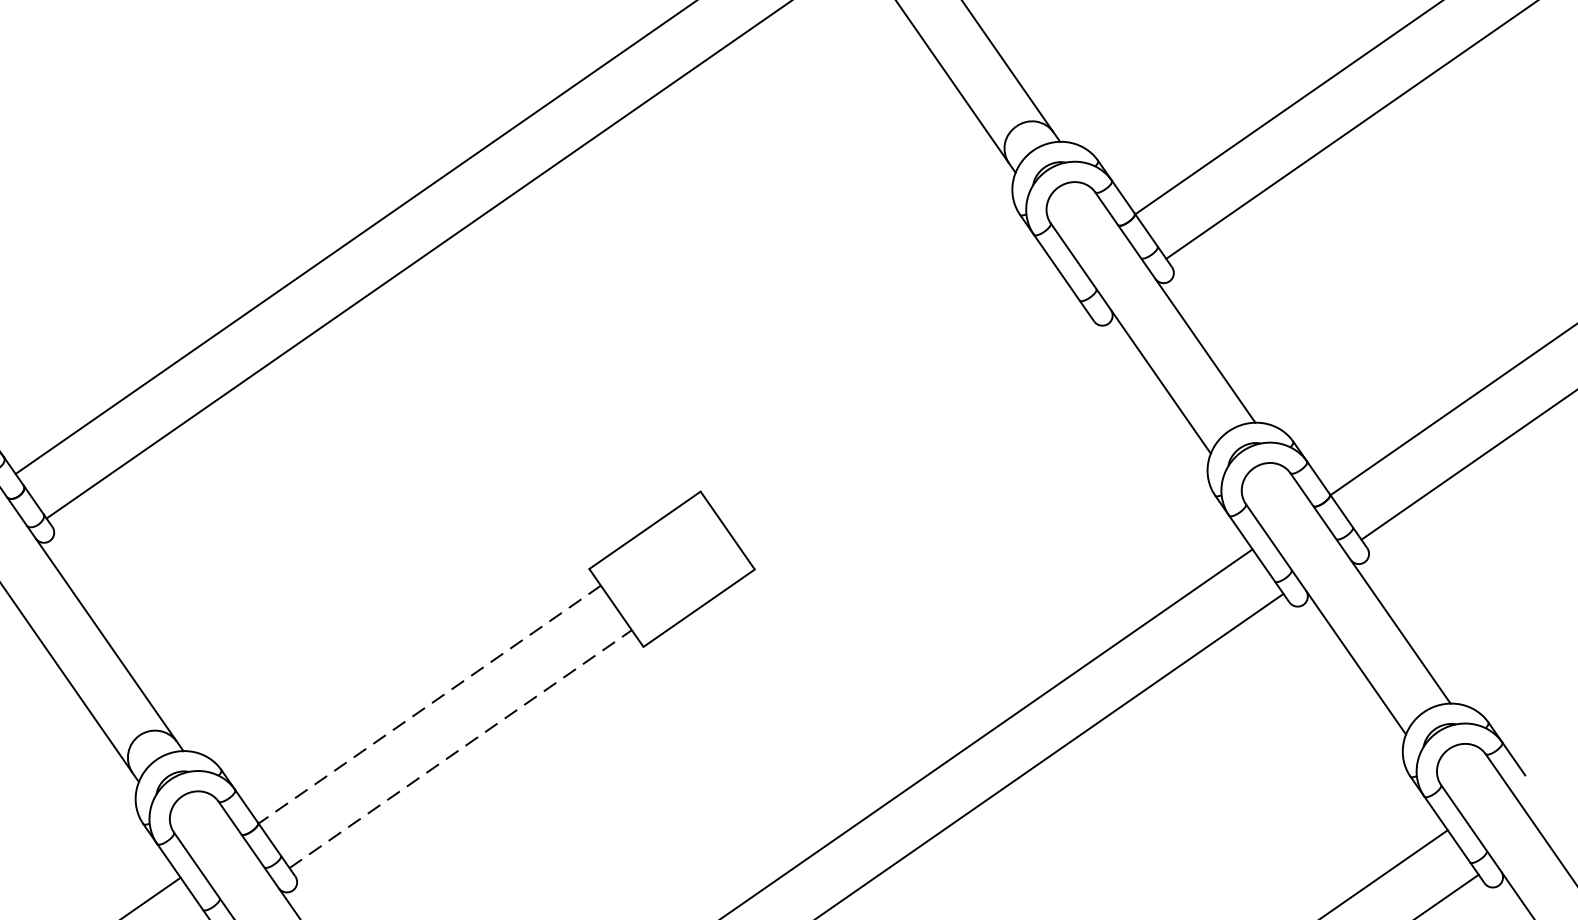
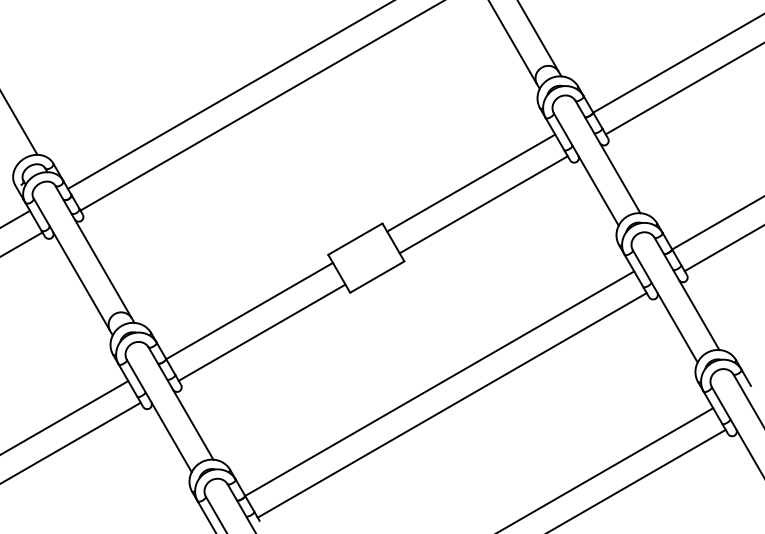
line: (885, 387) -> (471, 182), added
line: (915, 432) -> (483, 204), added
line: (429, 705) -> (249, 311), dashed -> solid
line: (461, 748) -> (262, 332), dashed -> solid

